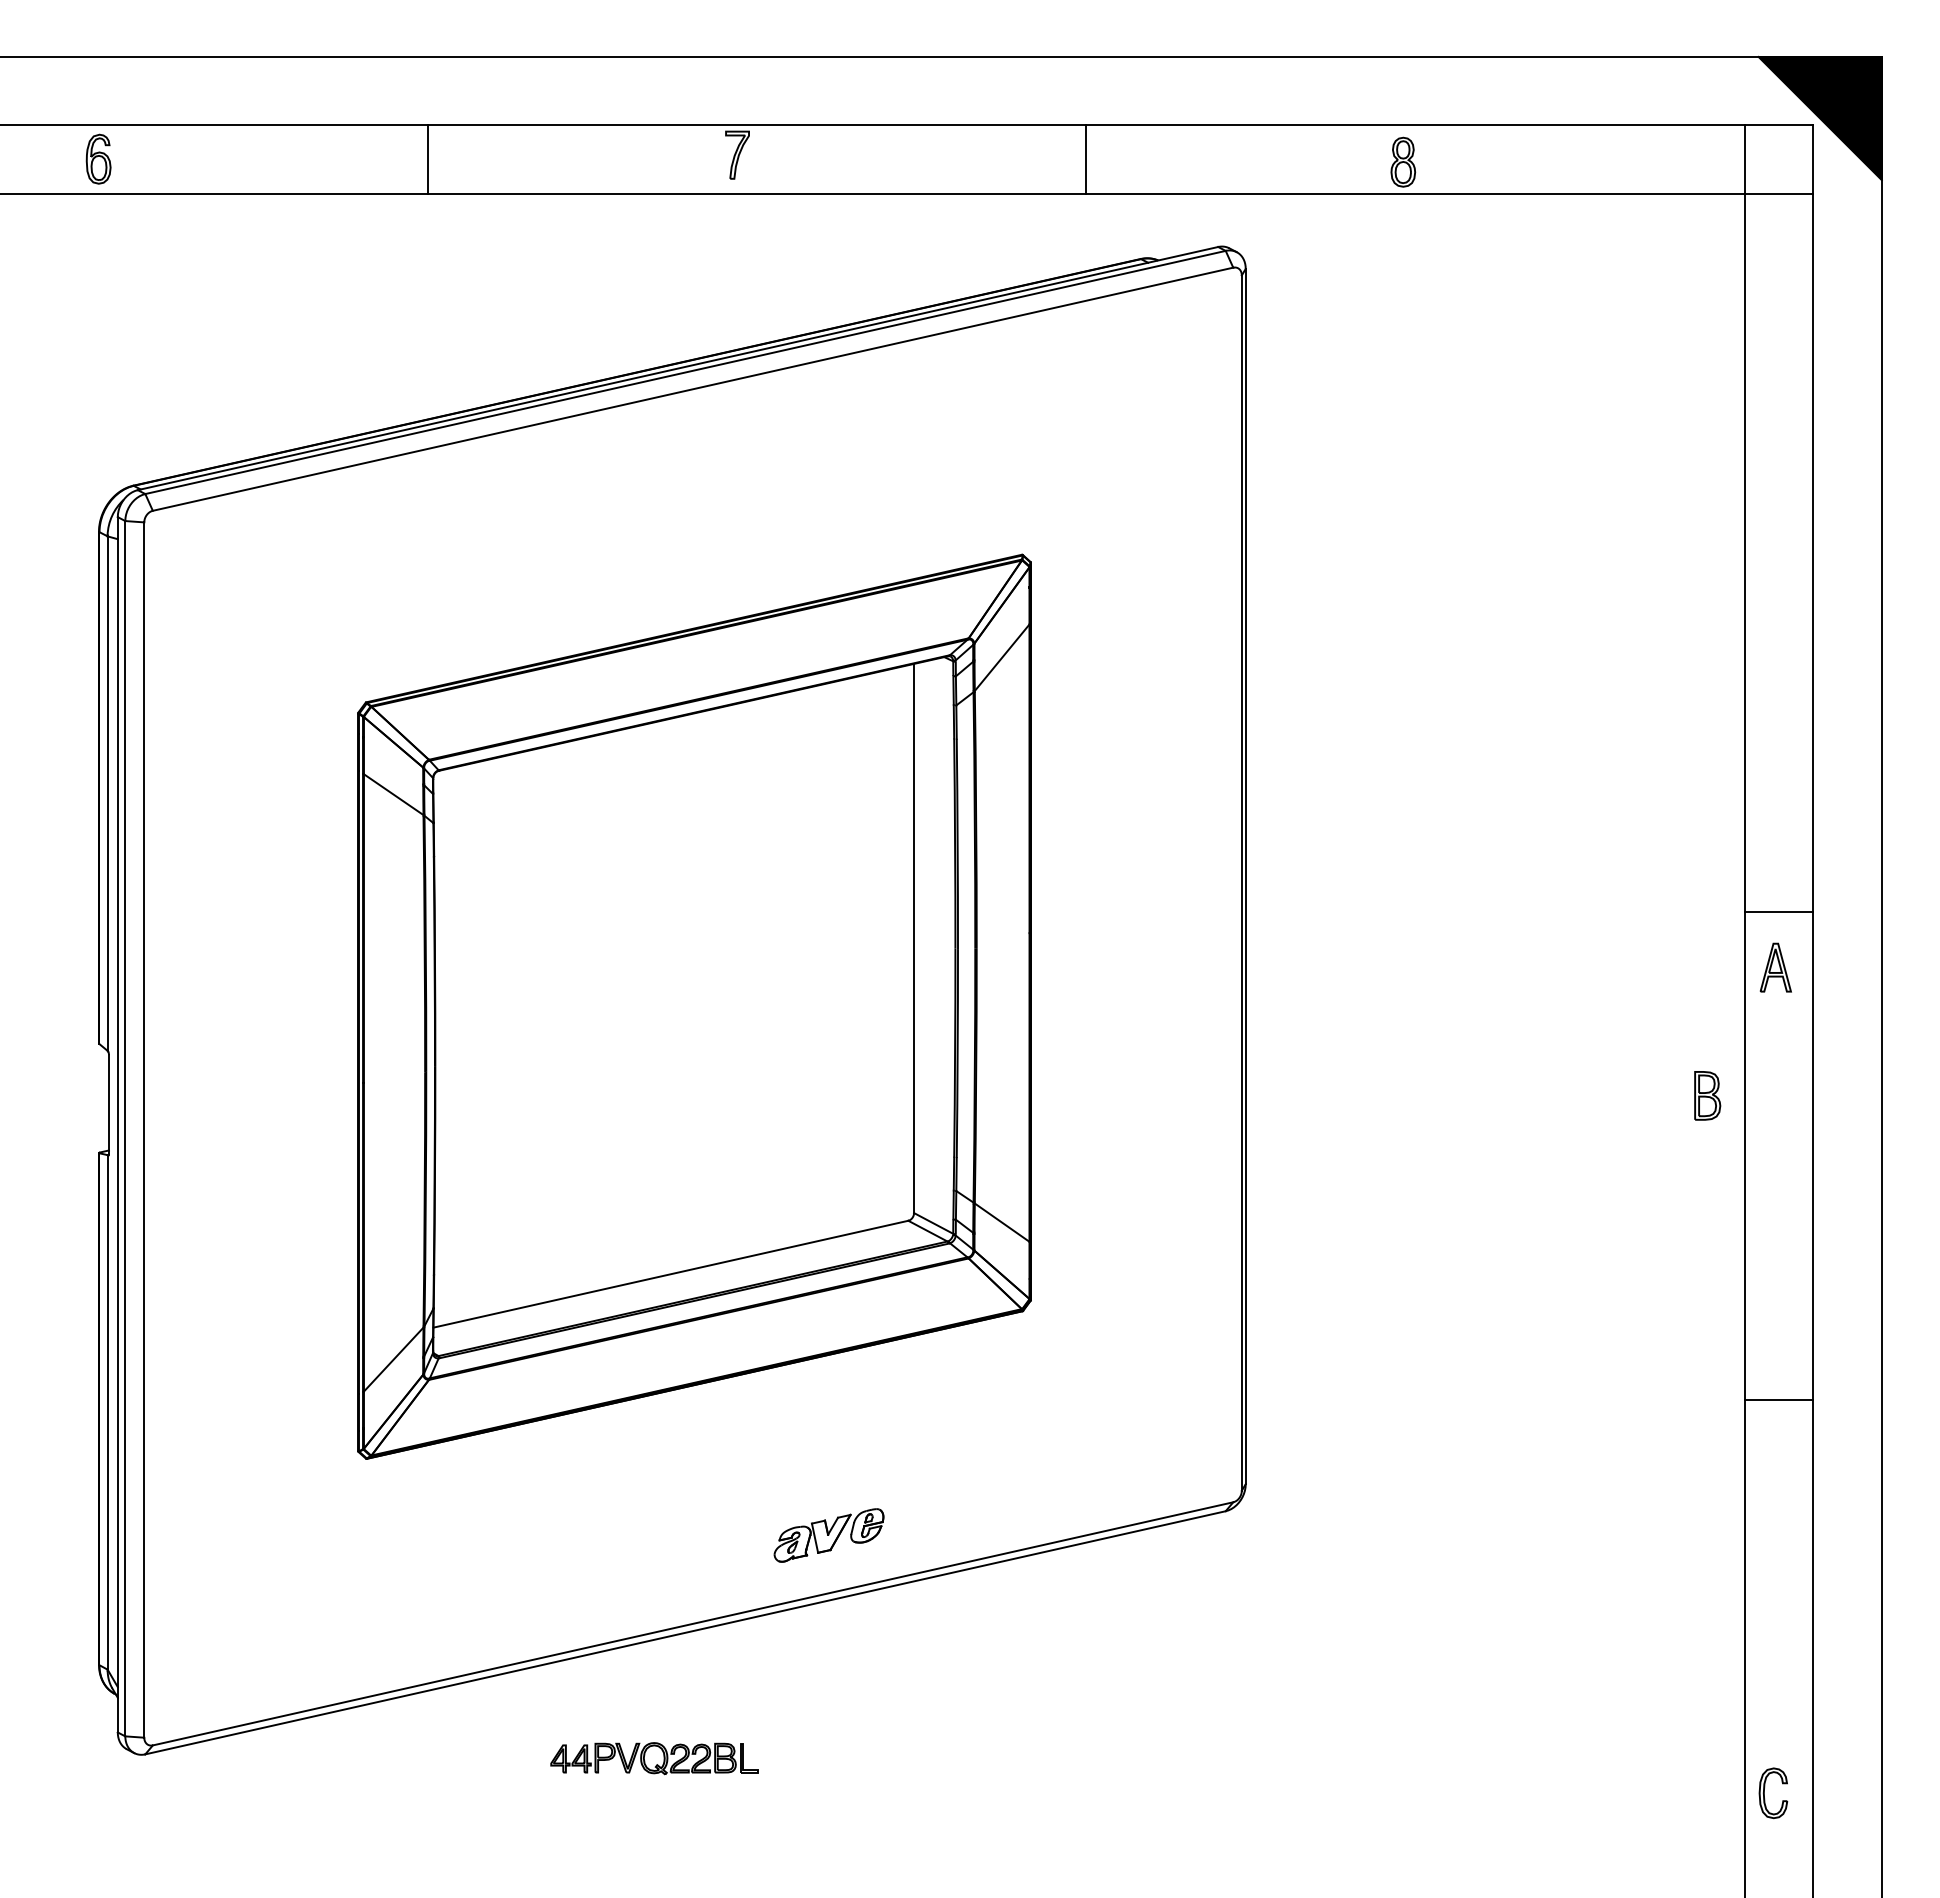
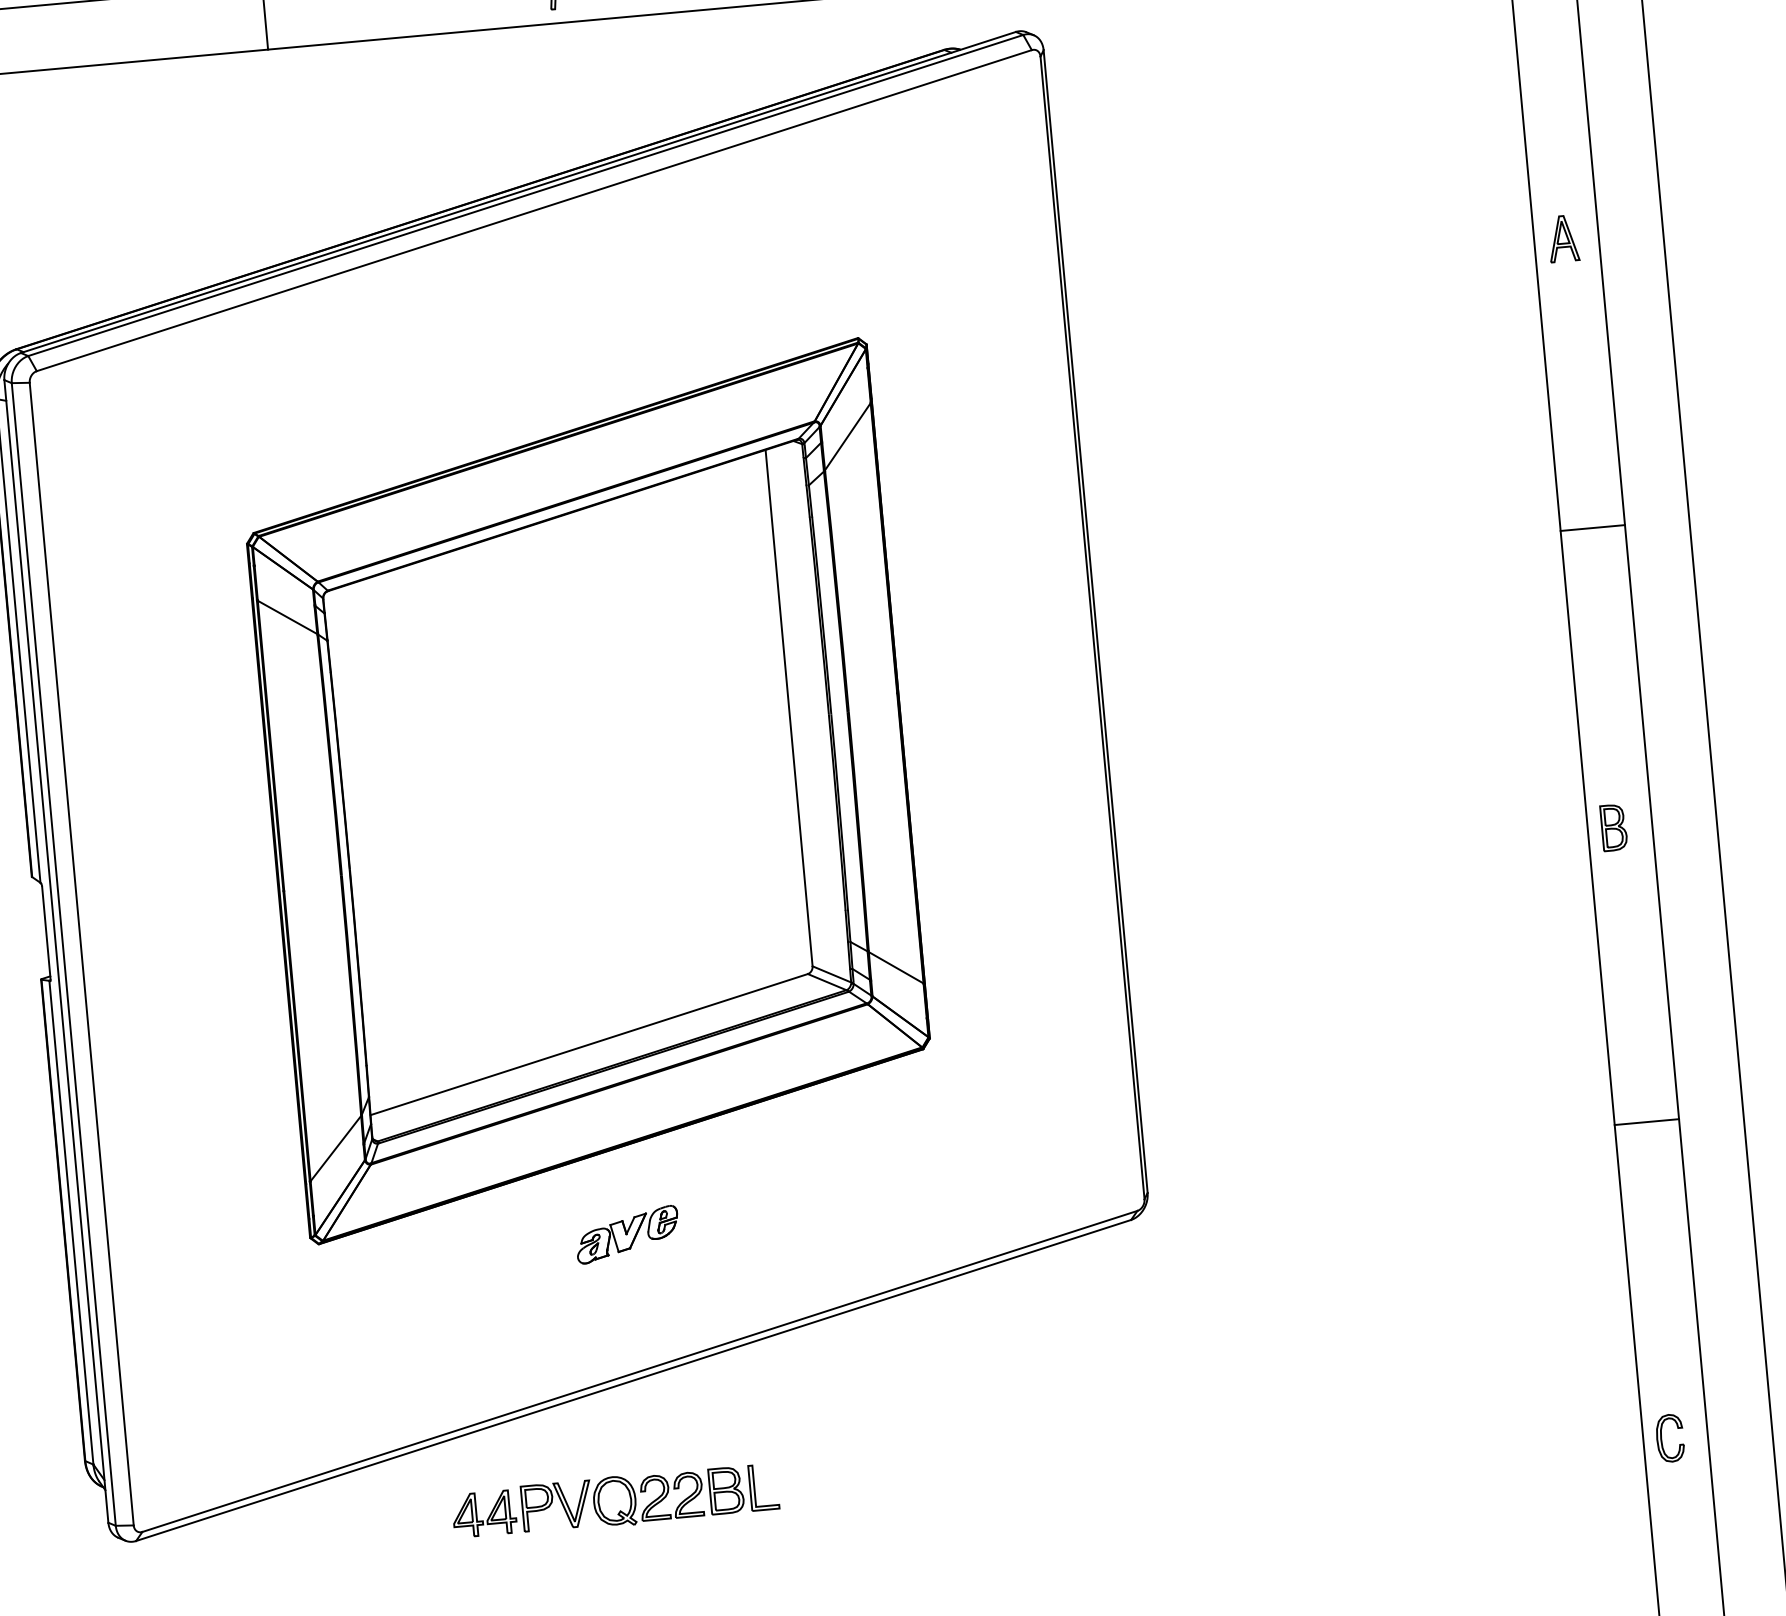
line: (1778, 911) -> (1592, 527), moved
part: (1775, 967) -> (1563, 238), moved
part: (1707, 1095) -> (1613, 827), moved
line: (1778, 1400) -> (1646, 1122), moved
part: (828, 1535) -> (626, 1234), moved
part: (654, 1758) -> (615, 1501), size x1.67

